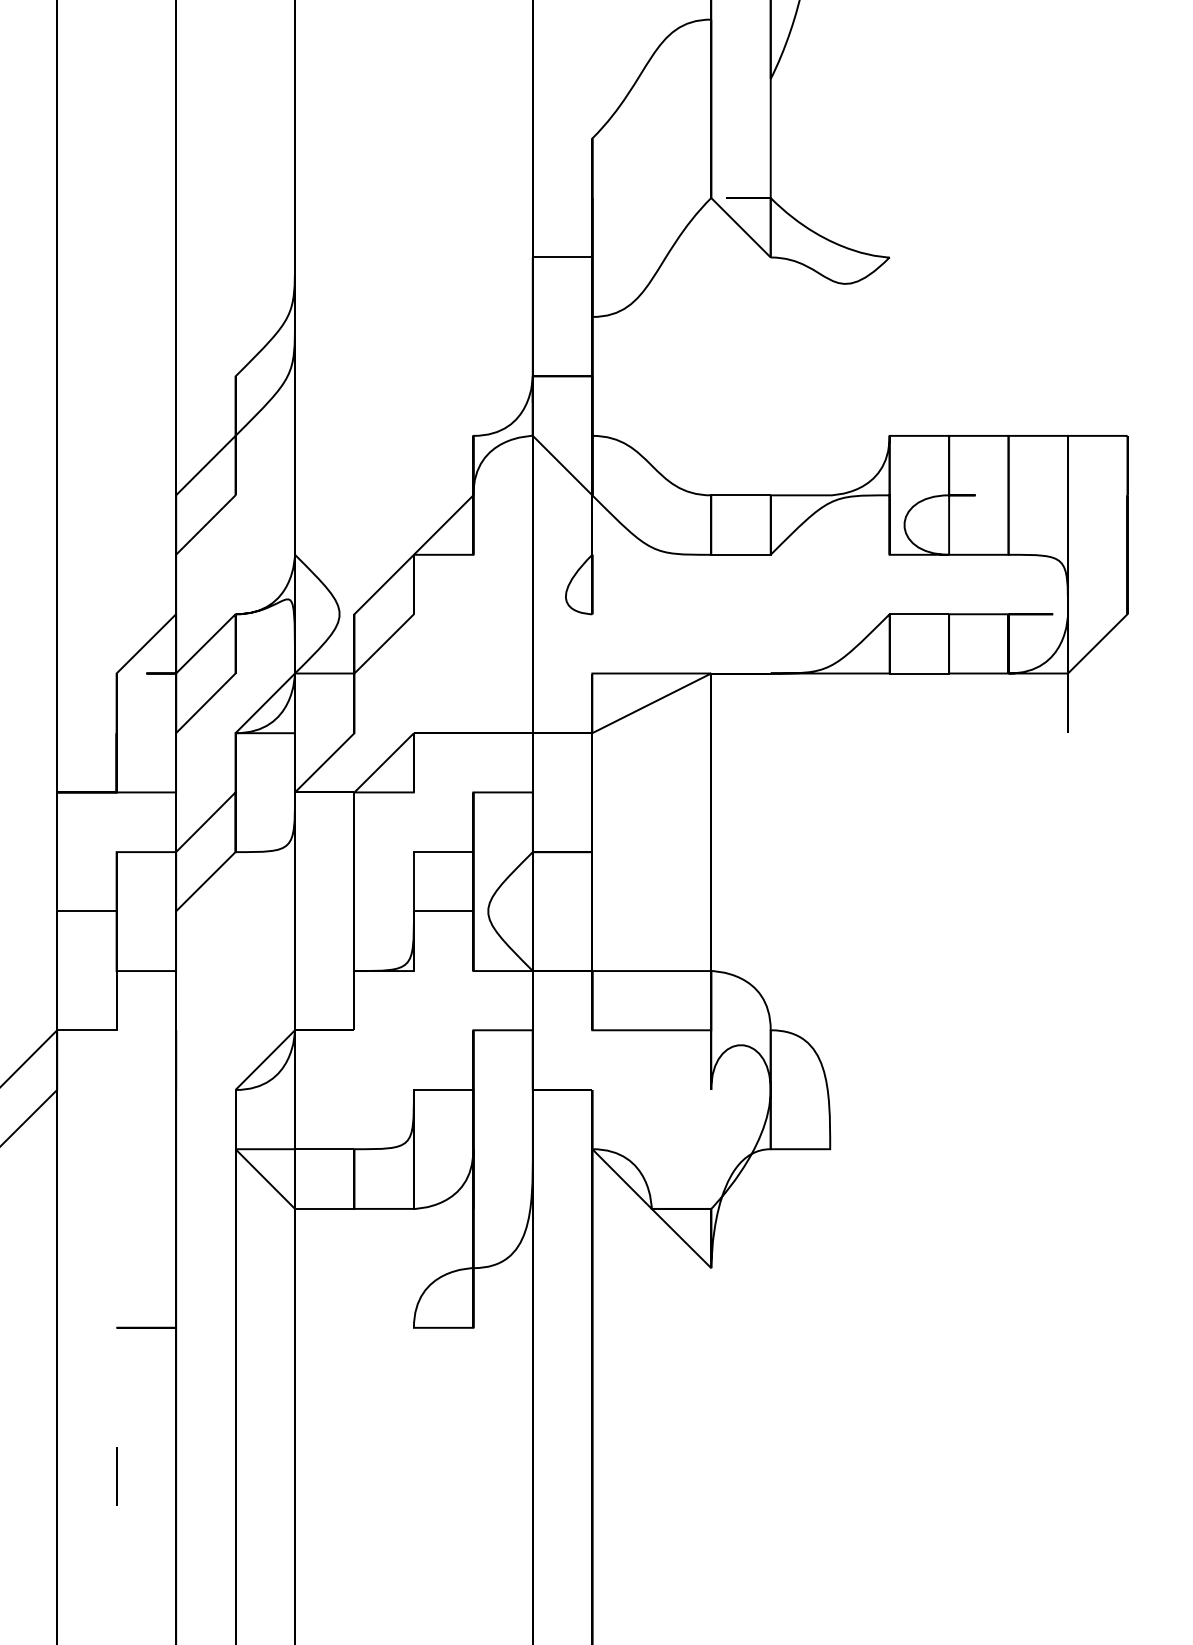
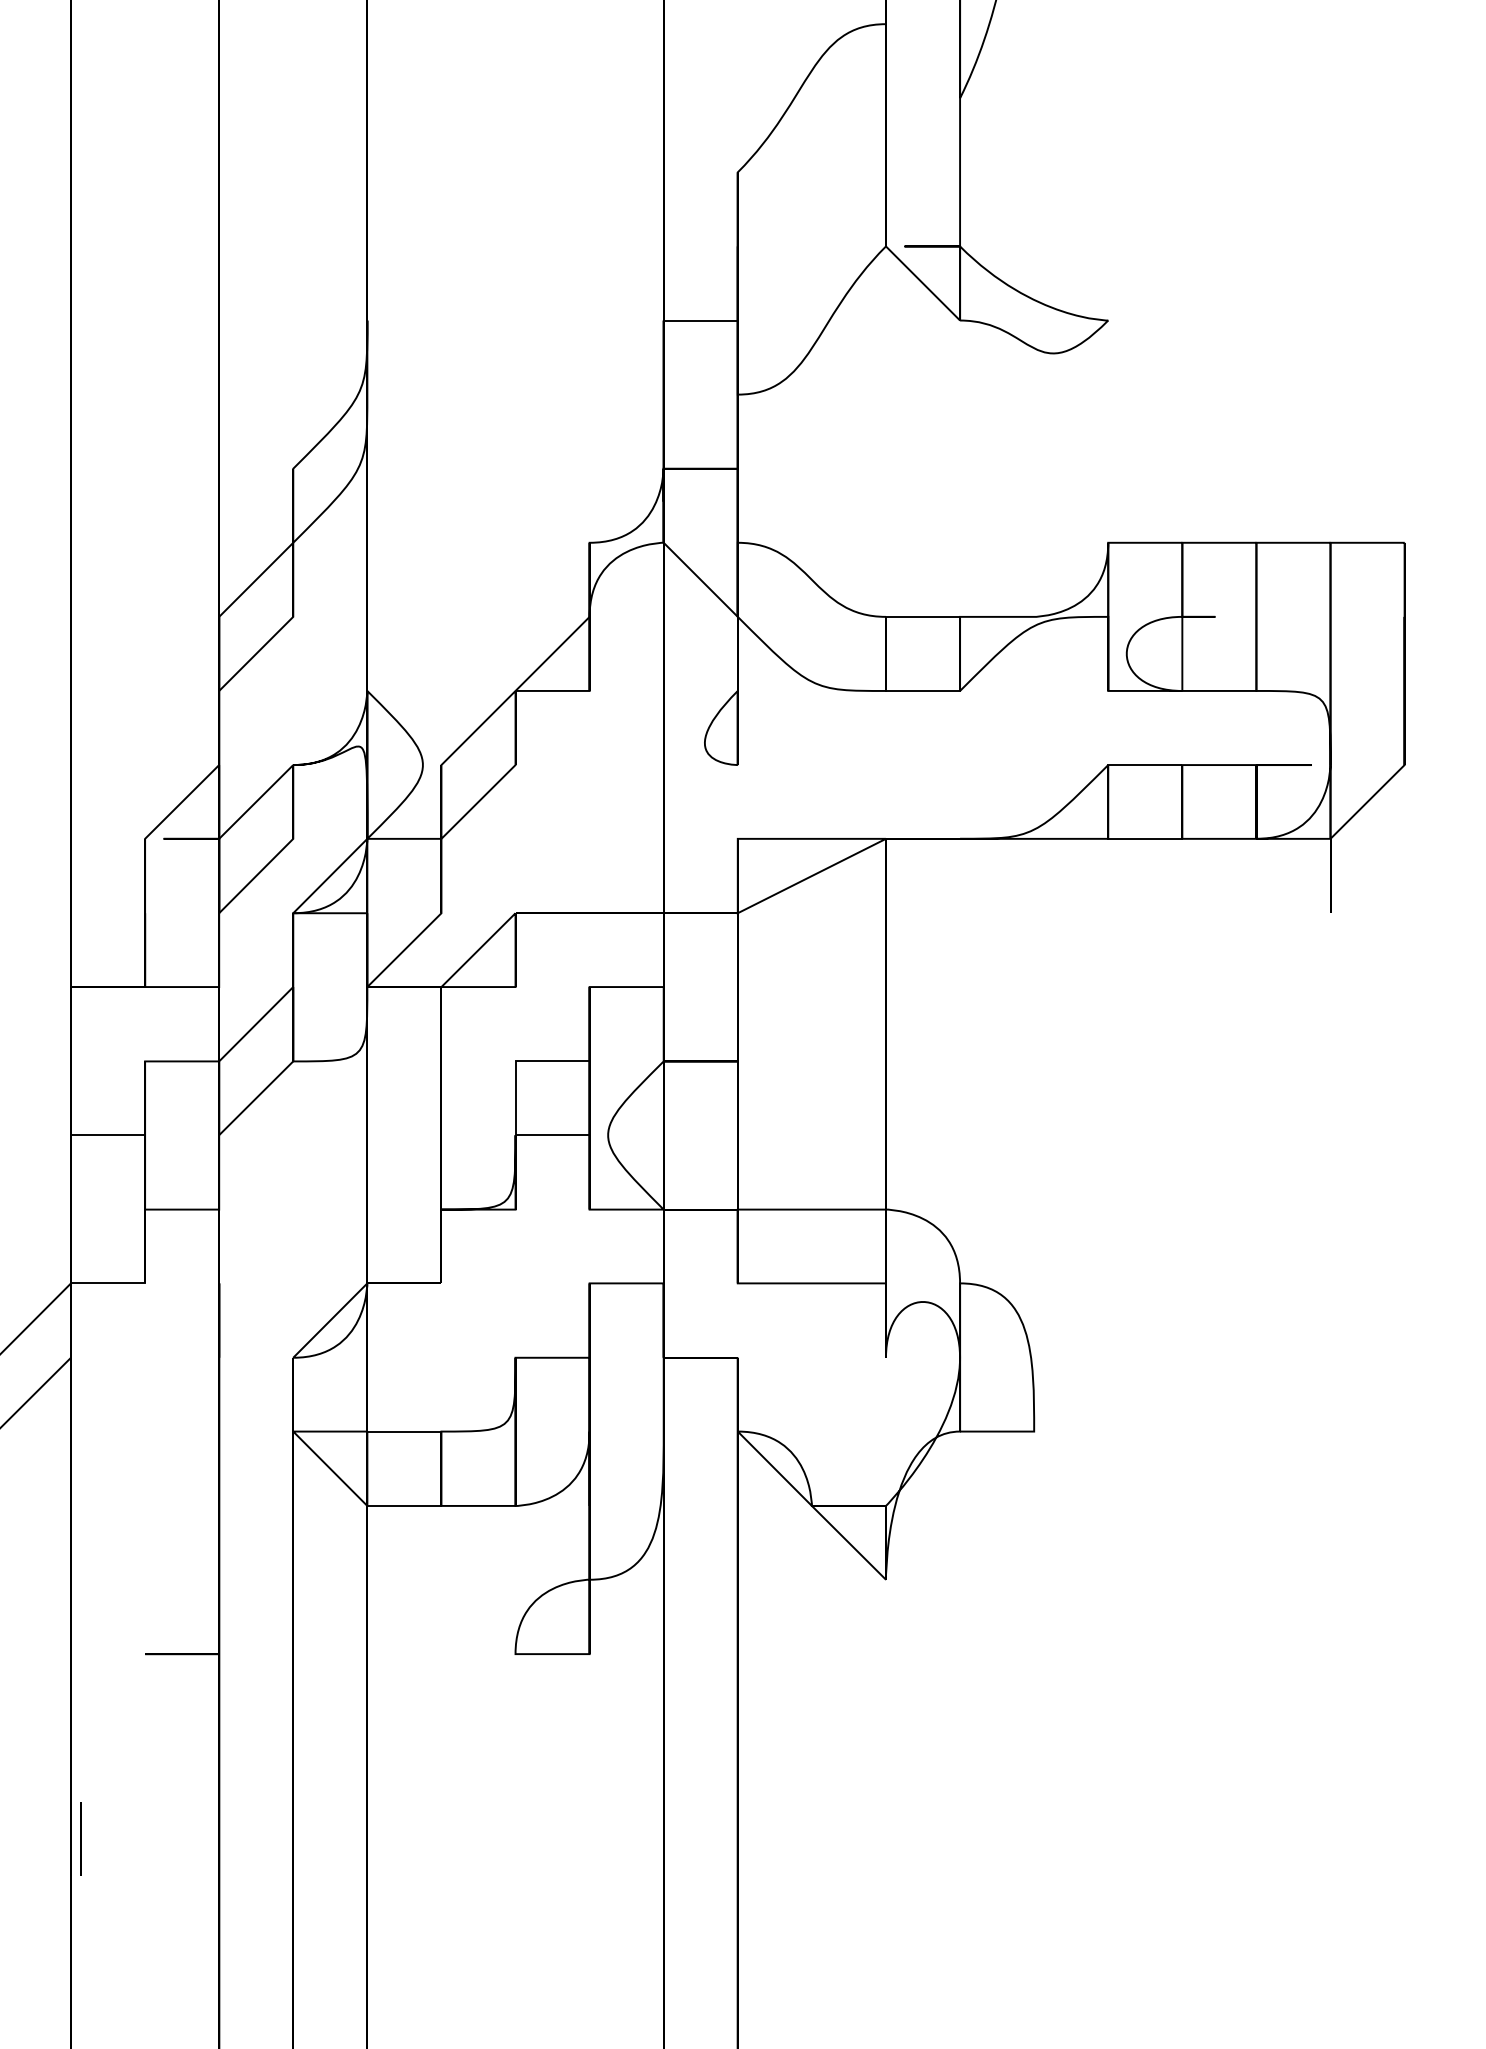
line: (116, 1475) -> (80, 1838), moved

